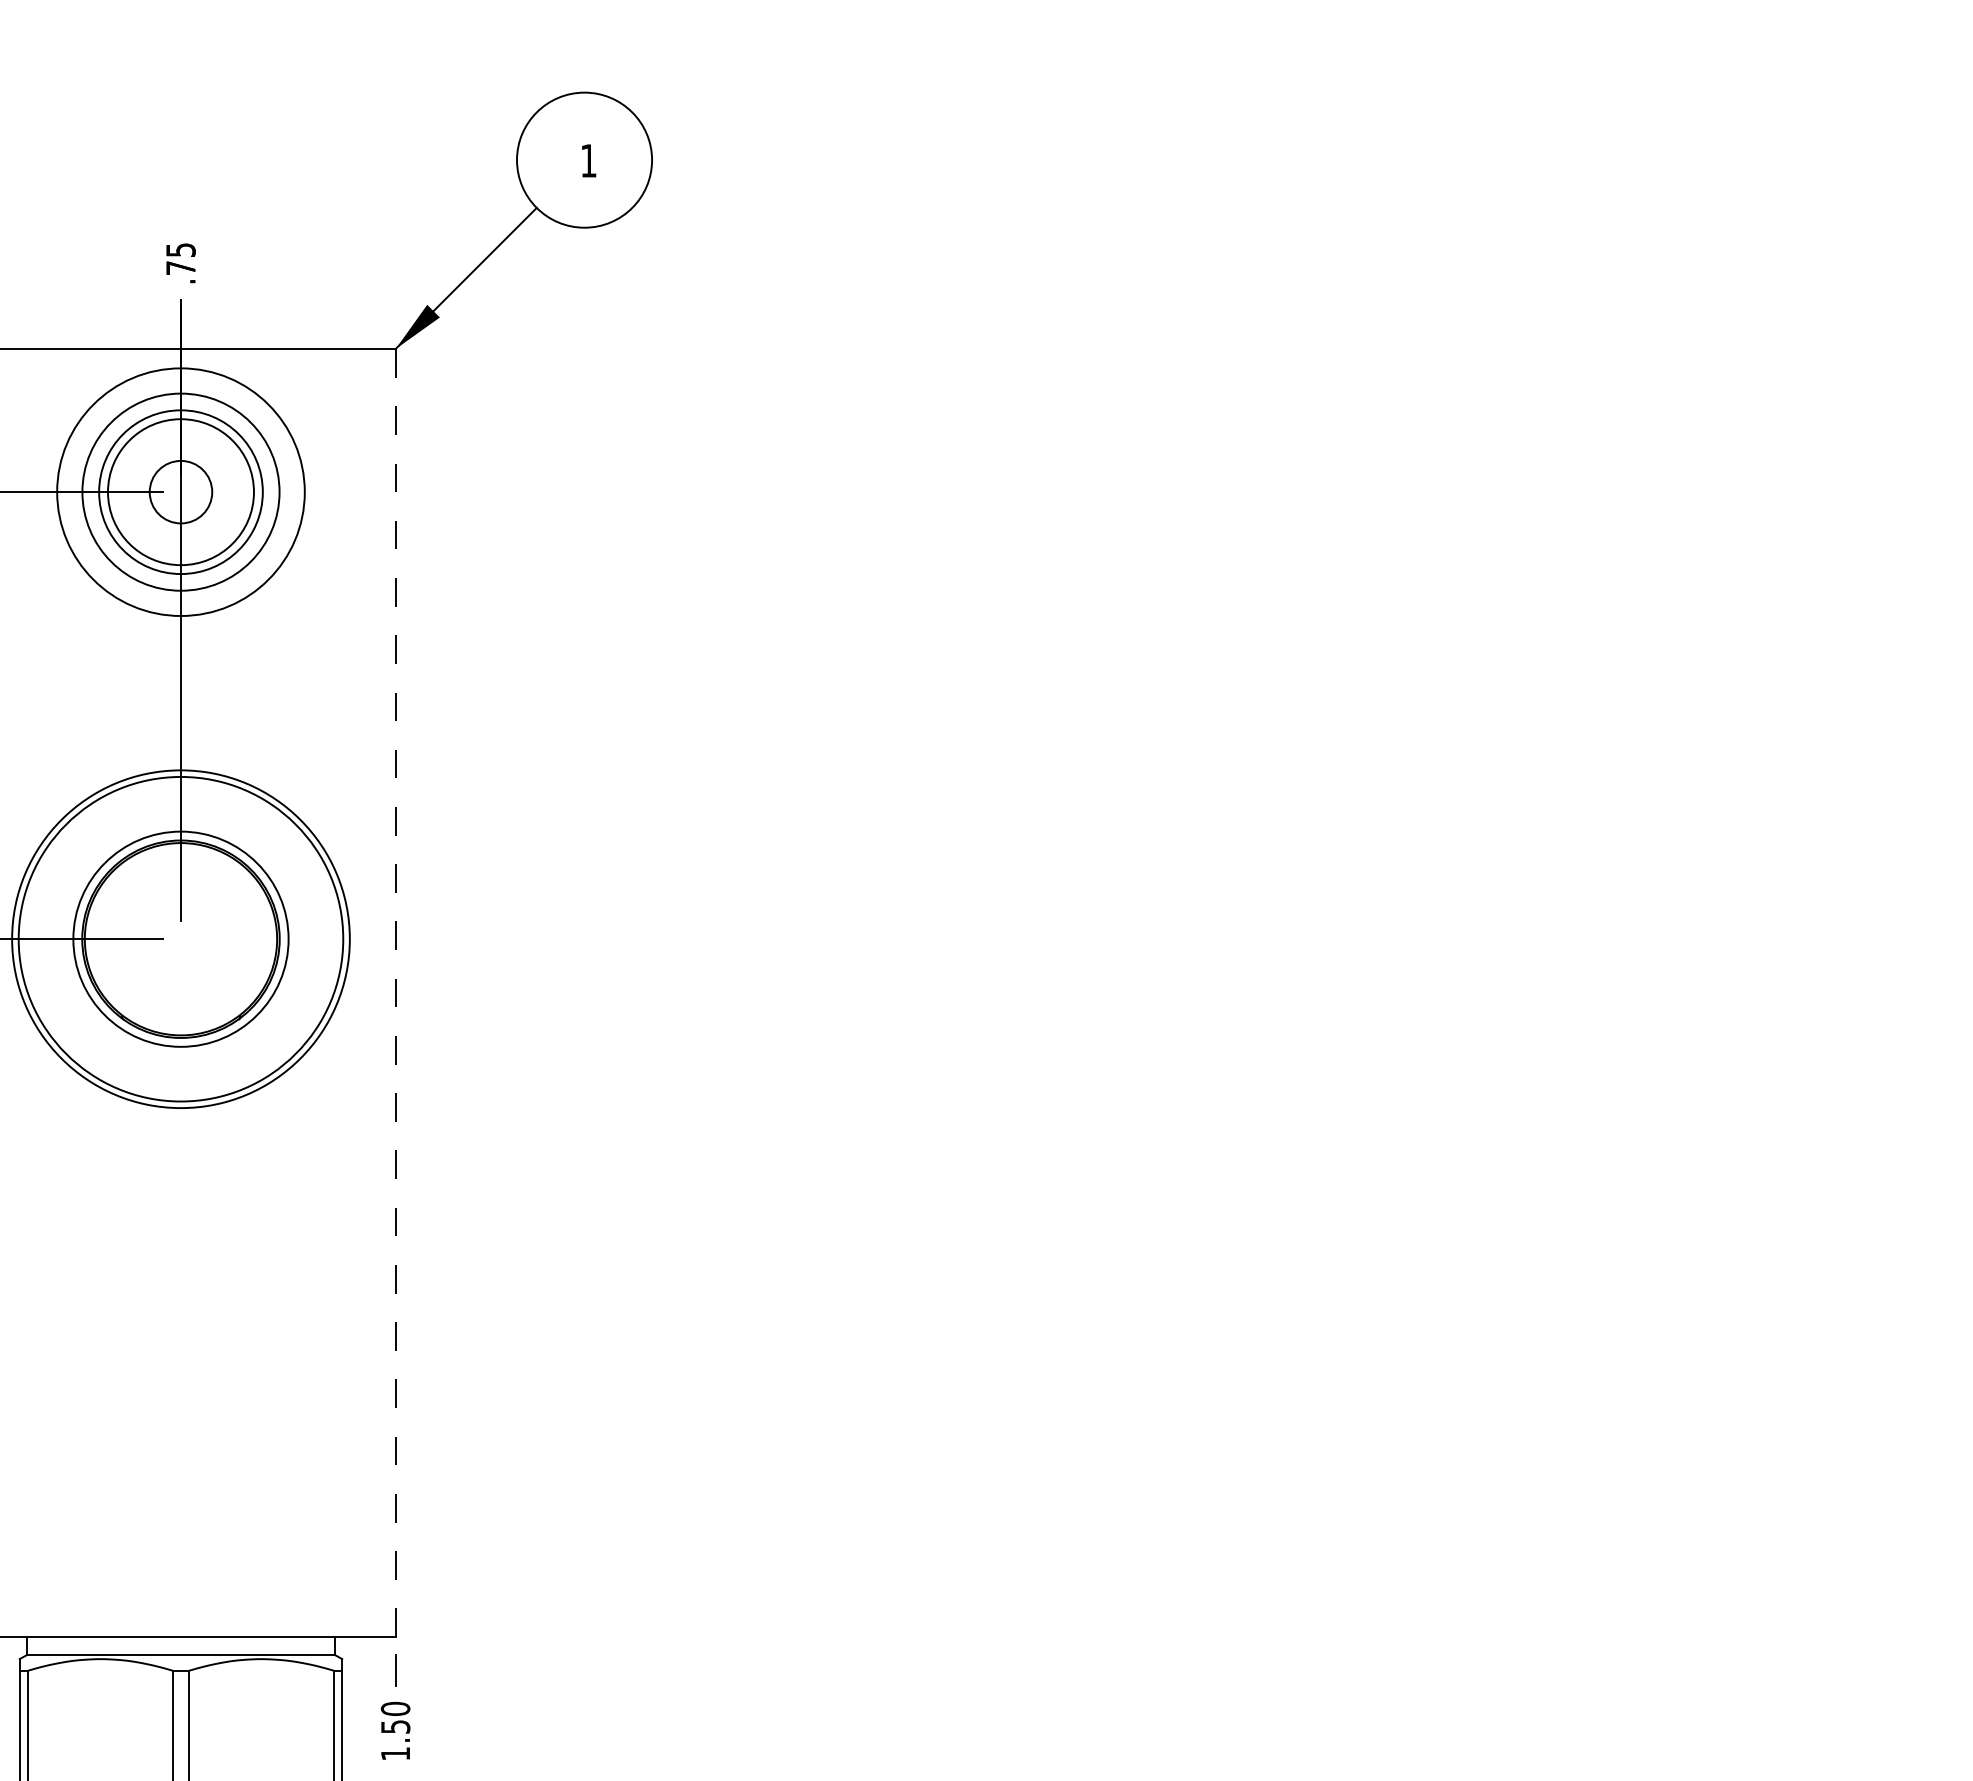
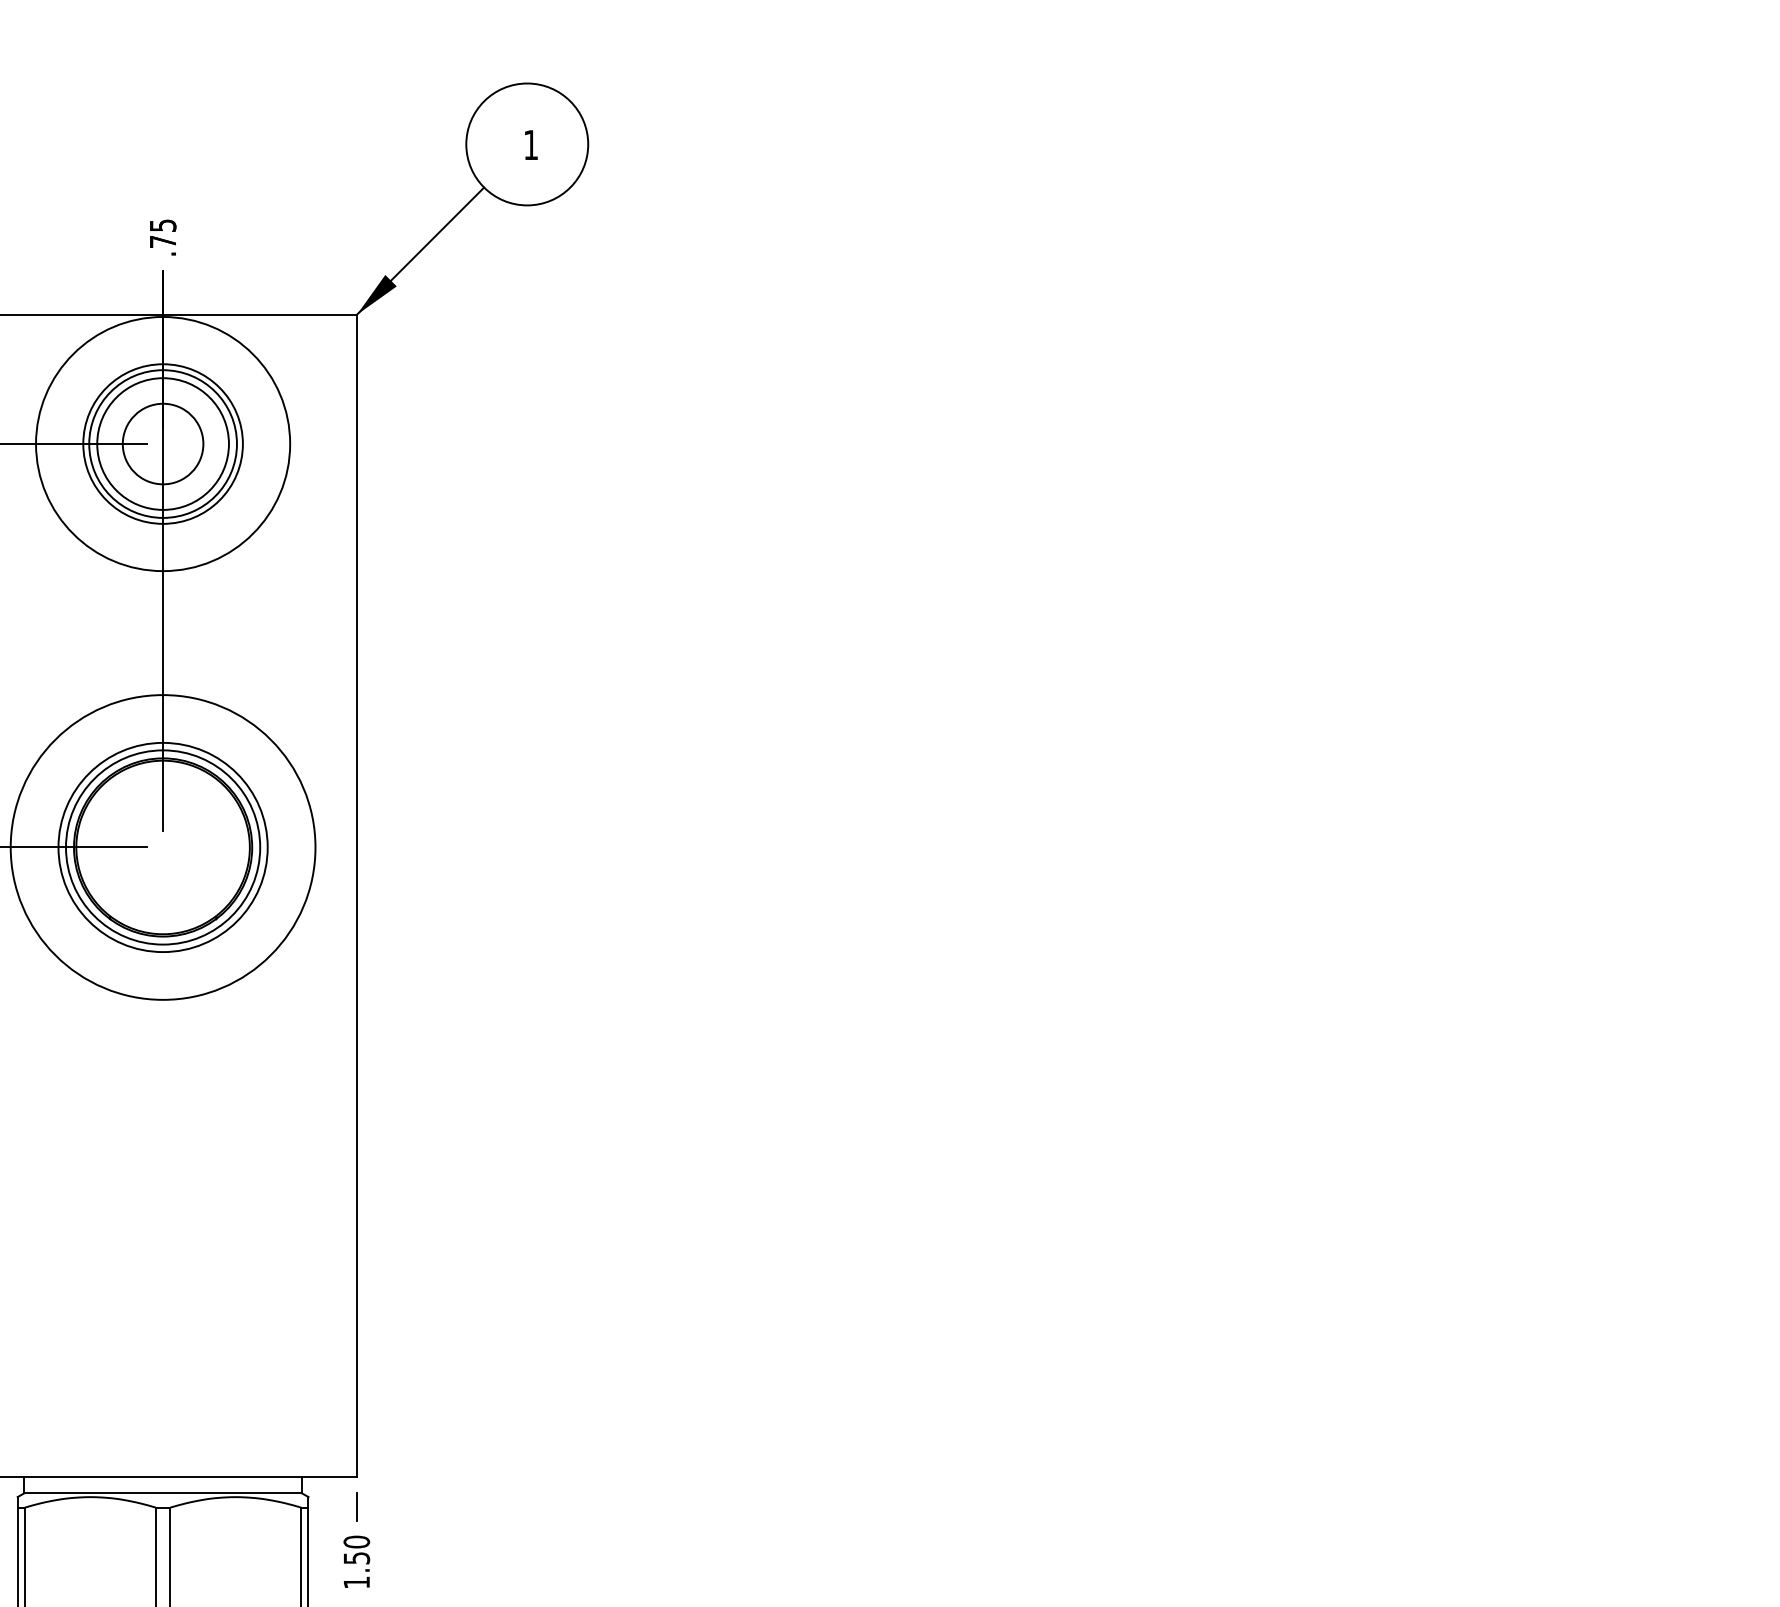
circle: (180, 491) -> (162, 443), size x0.71
circle: (180, 491) -> (162, 443), size x1.43
circle: (180, 492) -> (162, 444), size x1.43
circle: (180, 939) -> (162, 847), size x0.71
line: (395, 993) -> (356, 896), dashed -> solid

